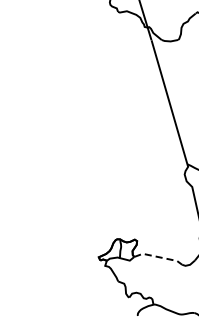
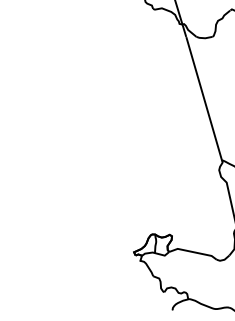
line: (158, 257) -> (193, 252), dashed -> solid

